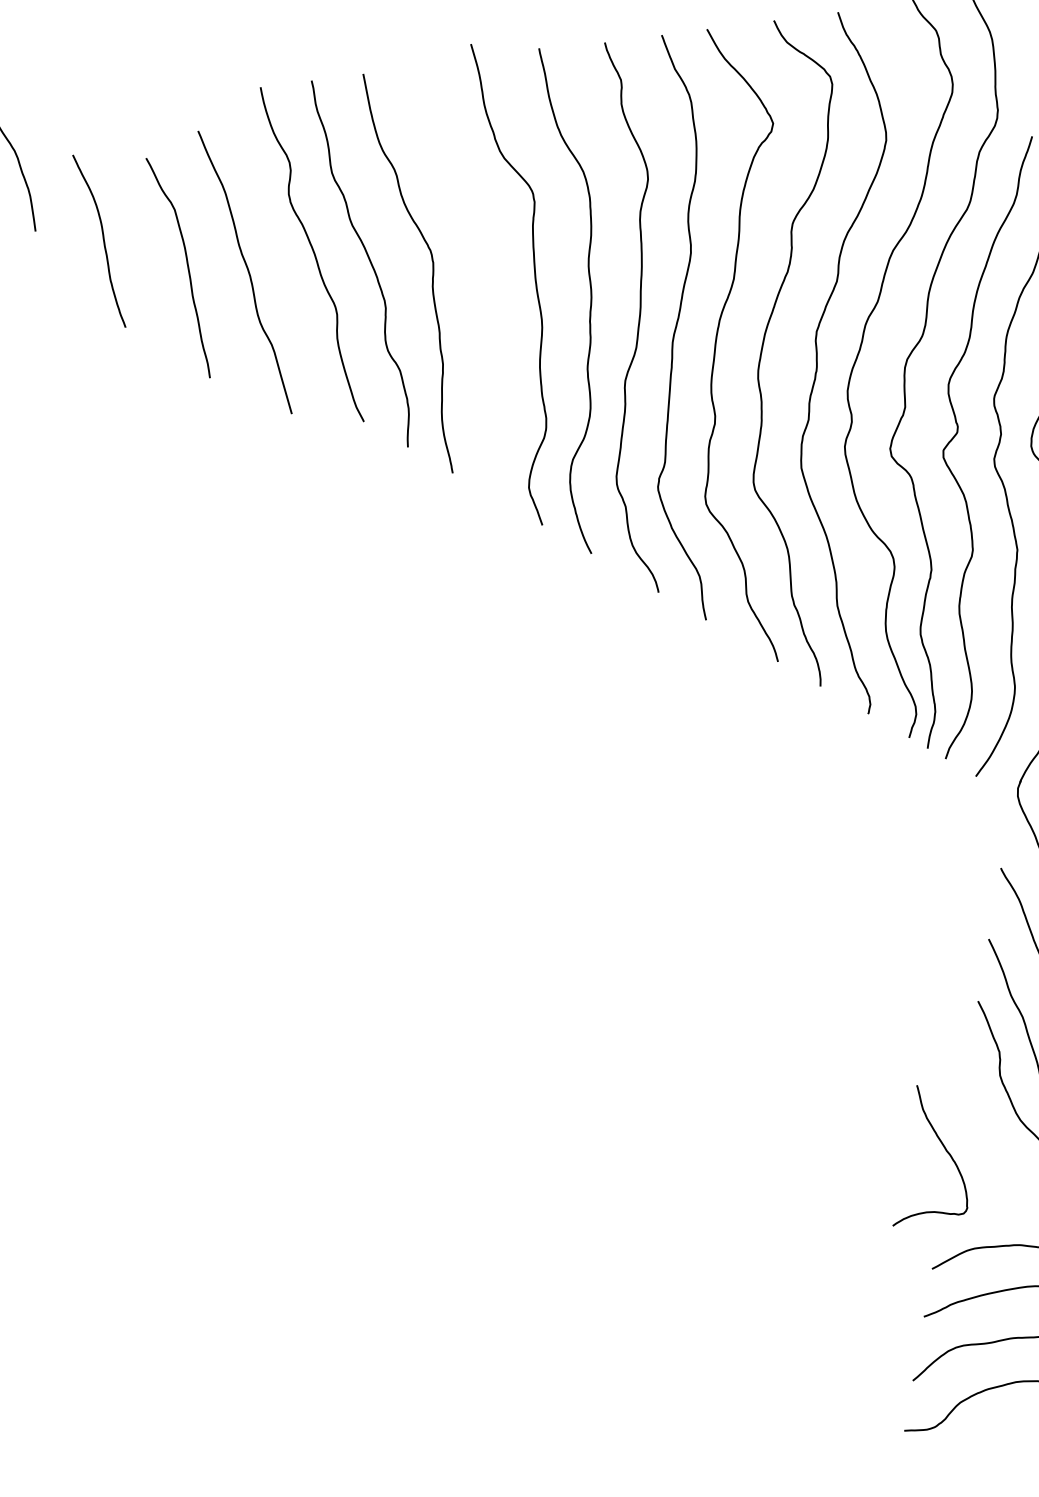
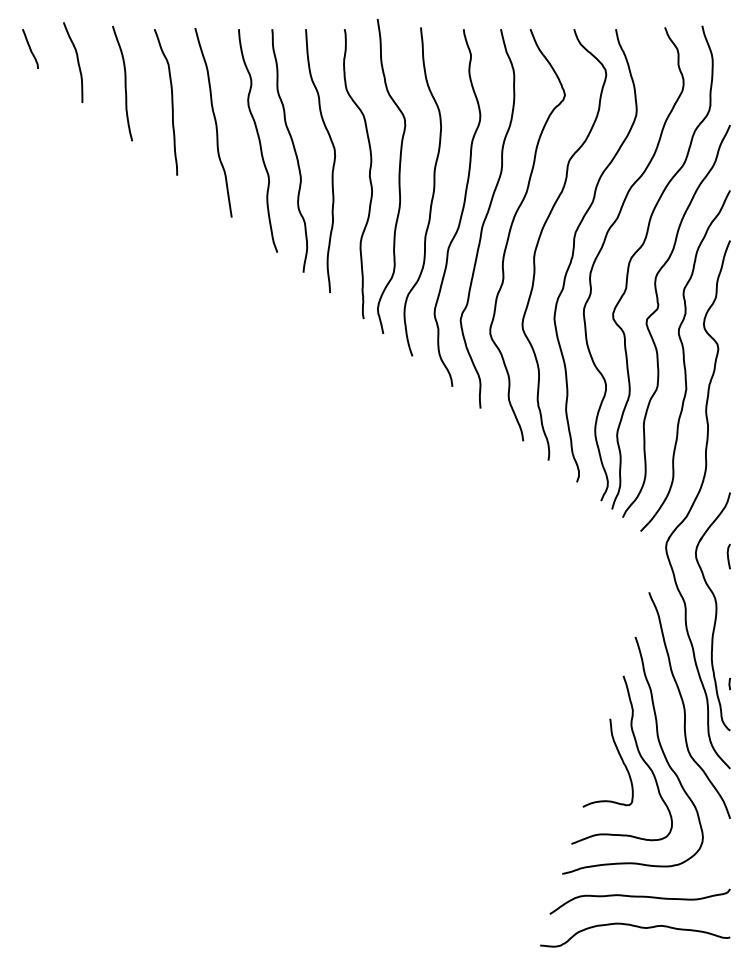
curve: (102, 240) -> (124, 83), moved
curve: (186, 267) -> (171, 102), moved
curve: (246, 270) -> (214, 121), moved
curve: (488, 287) -> (368, 176), added
curve: (938, 1141) -> (619, 756), moved

